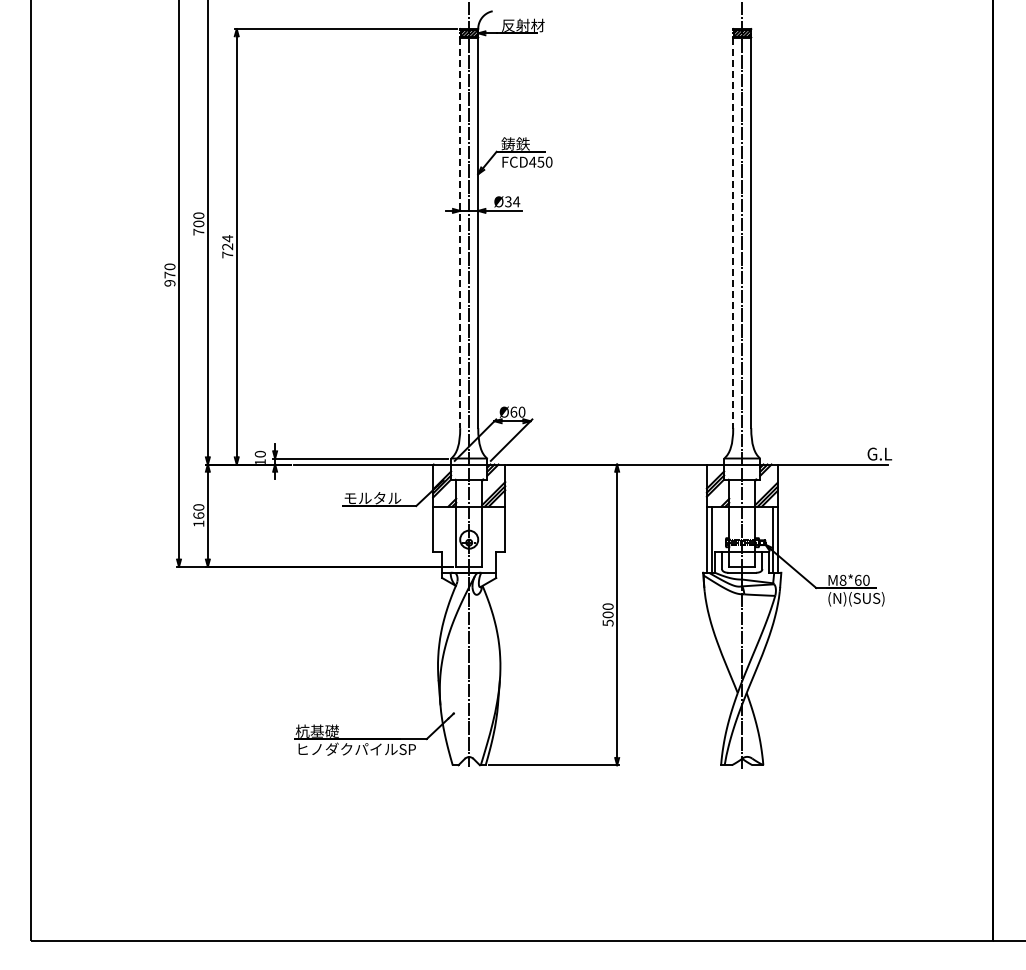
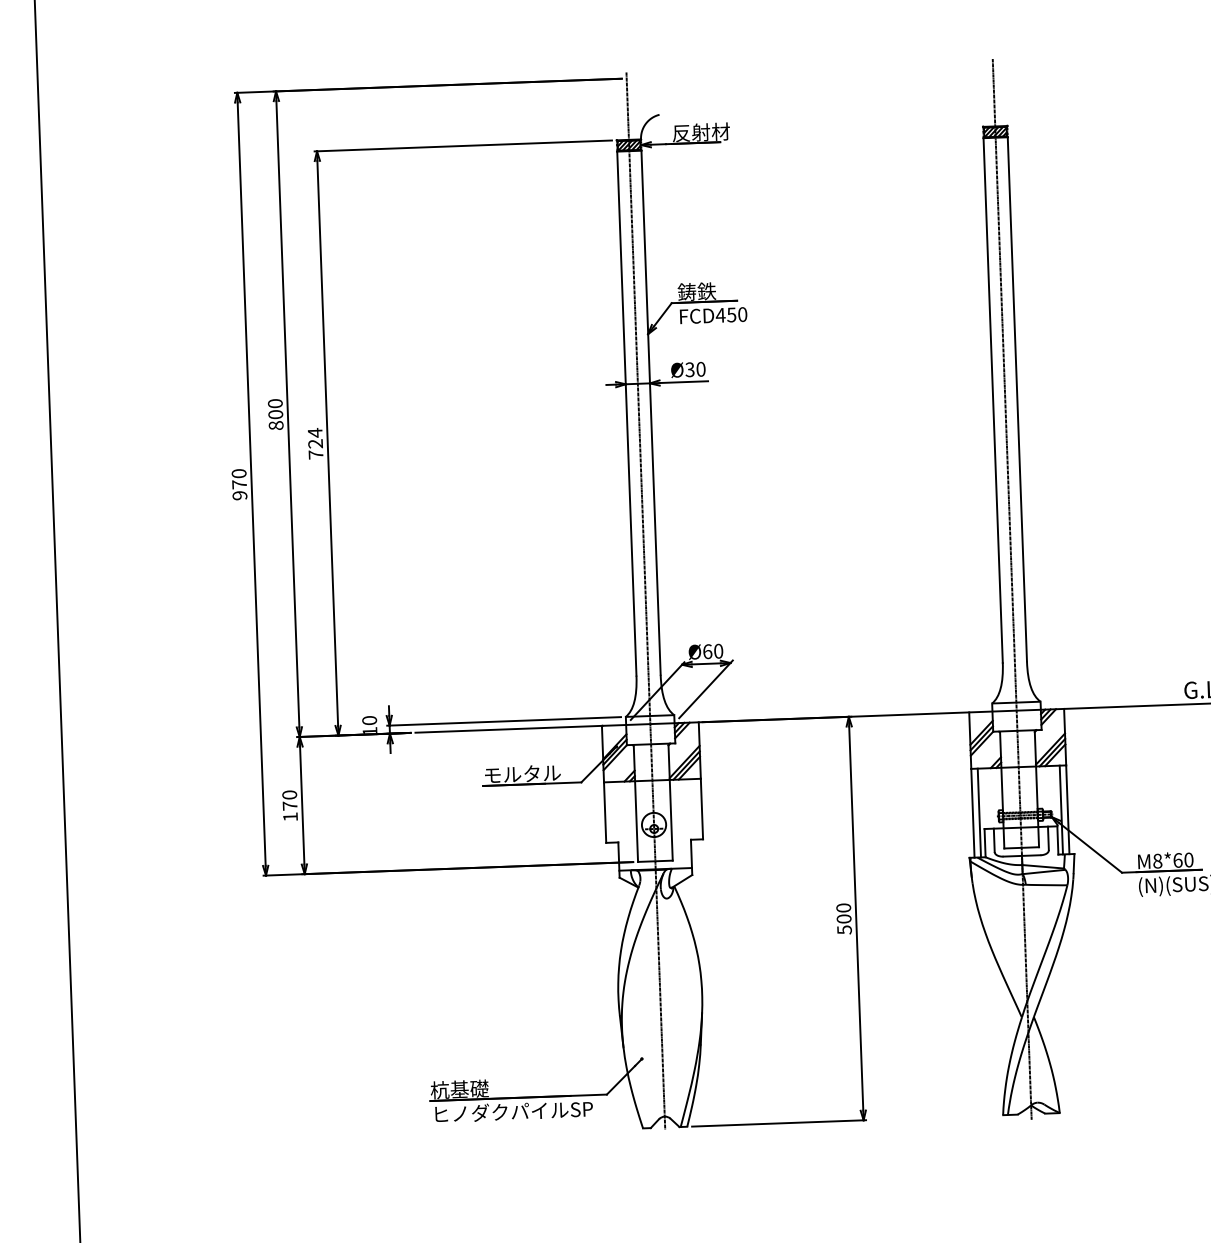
text: (516, 201) -> (700, 368), Ø34 -> Ø30
text: (198, 231) -> (275, 424), 700 -> 800
line: (460, 233) -> (627, 414), dashed -> solid
line: (733, 233) -> (993, 401), dashed -> solid
text: (198, 515) -> (289, 805), 160 -> 170

